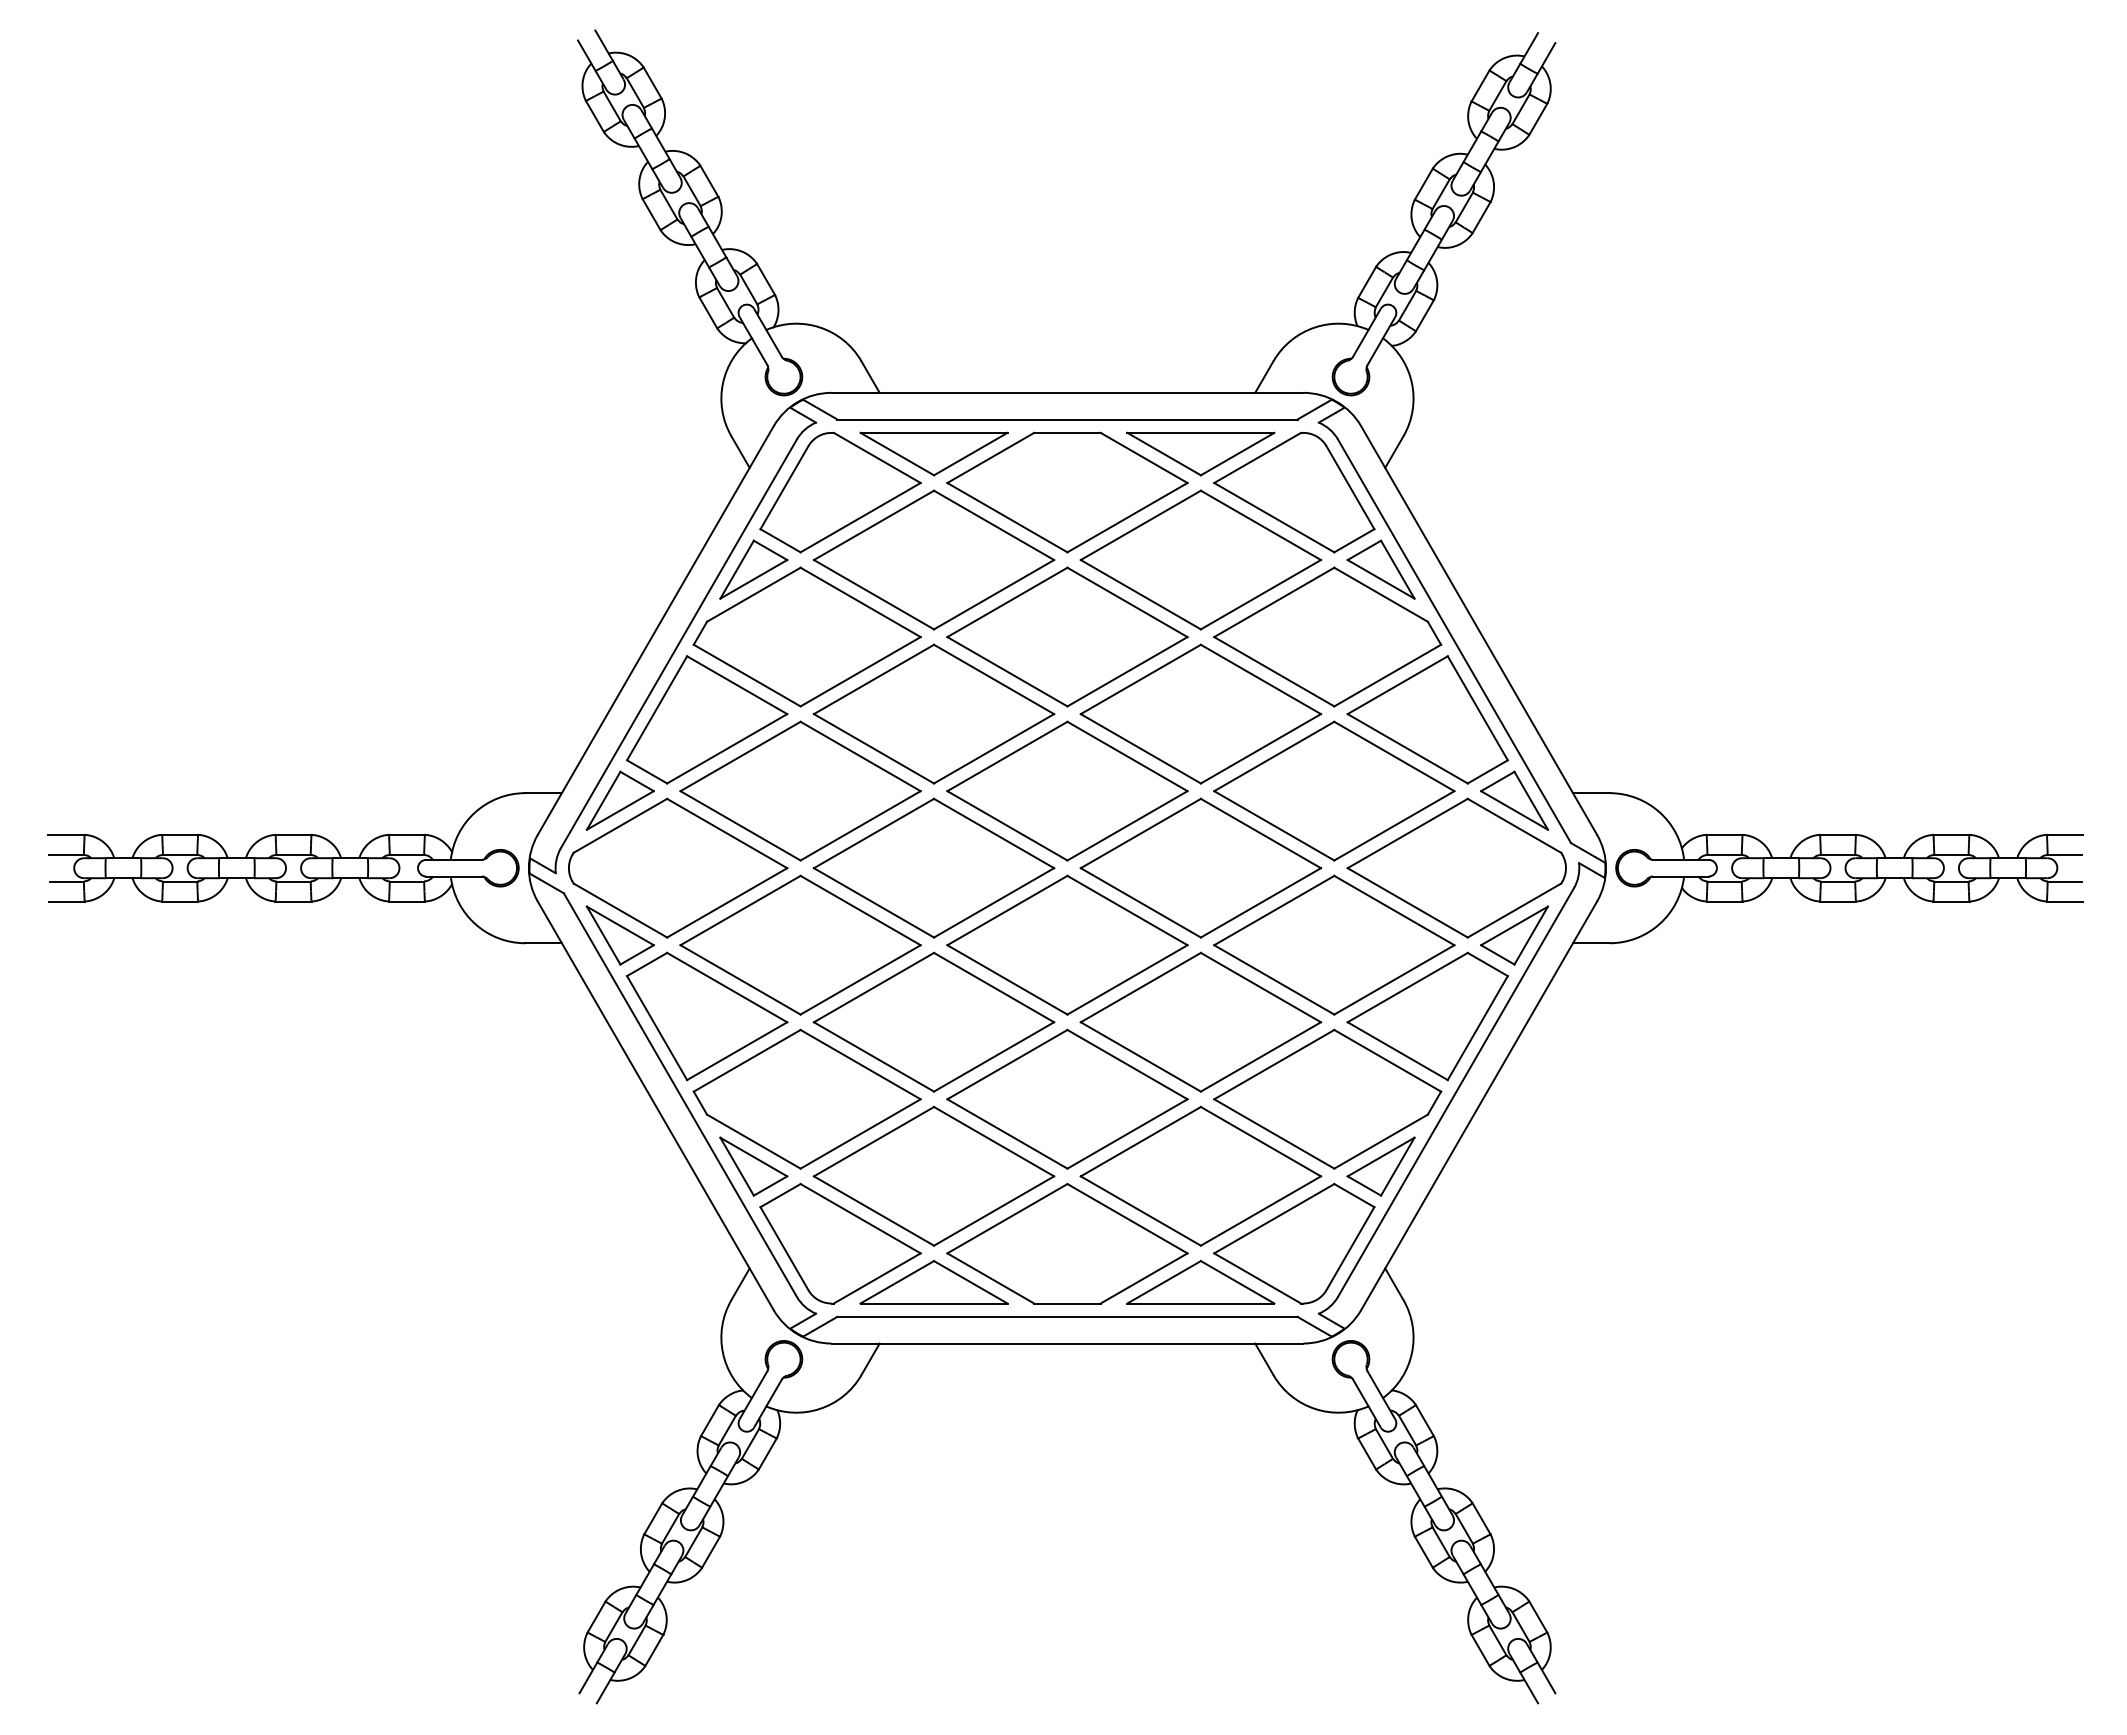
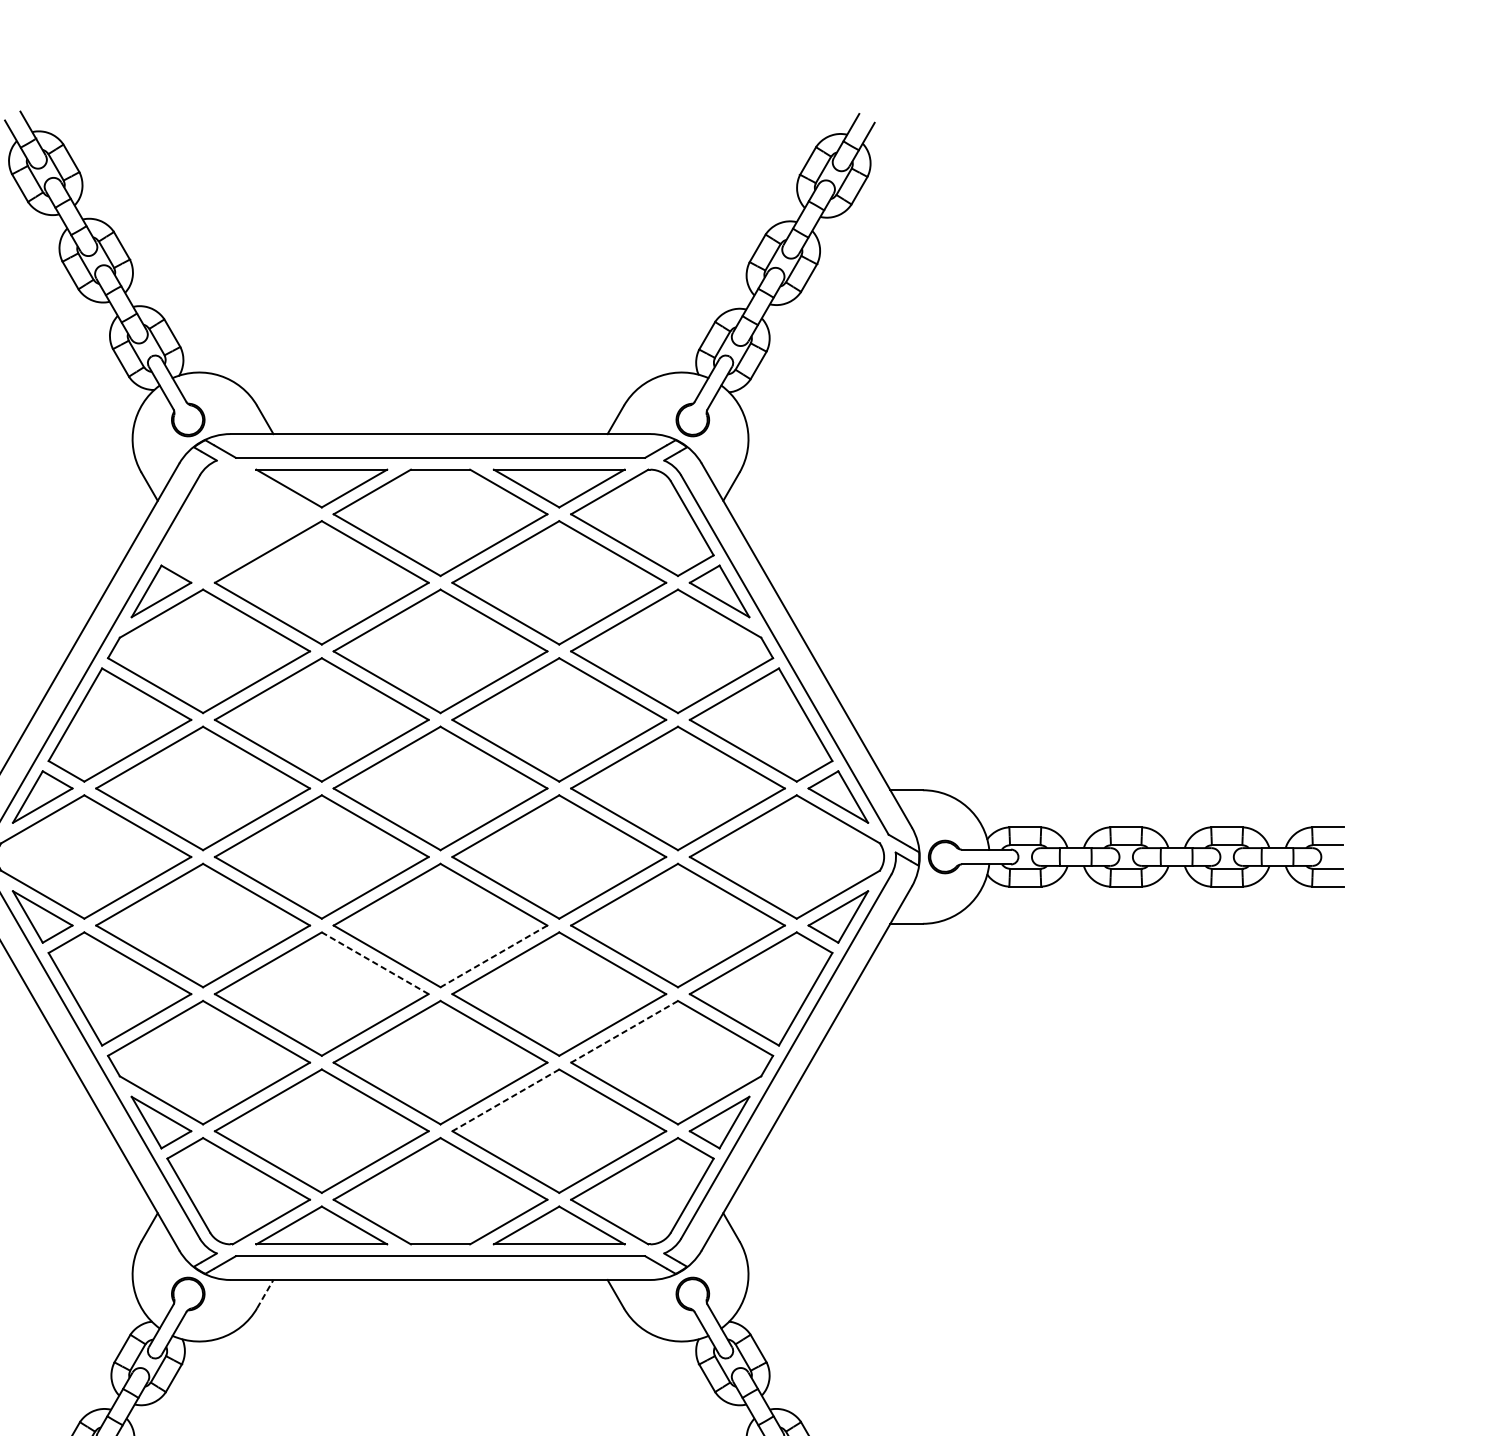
part: (840, 492) -> (238, 522), removed
line: (1127, 980) -> (493, 956), solid -> dashed
line: (993, 987) -> (374, 963), solid -> dashed
line: (1273, 1064) -> (623, 1031), solid -> dashed
line: (1140, 1141) -> (505, 1100), solid -> dashed
line: (870, 1358) -> (265, 1293), solid -> dashed

